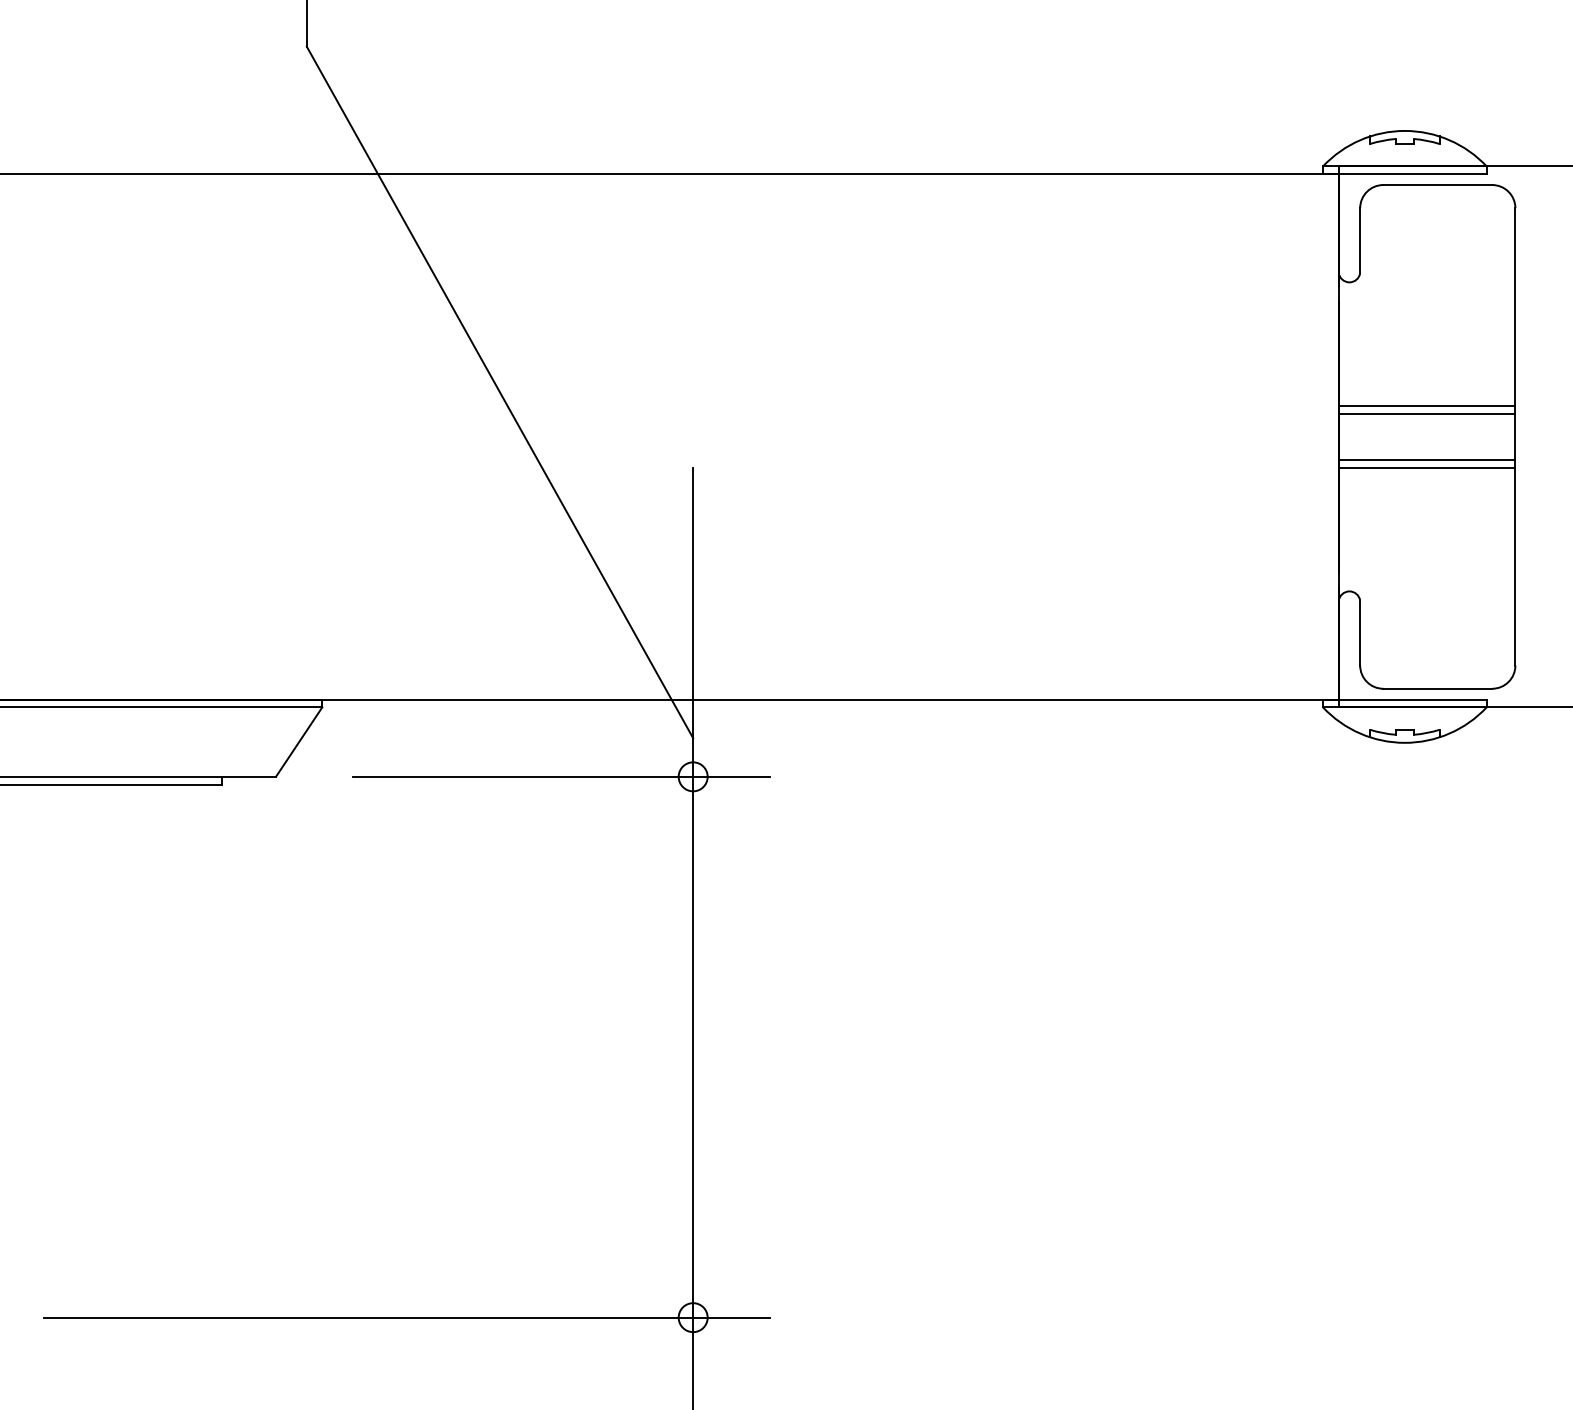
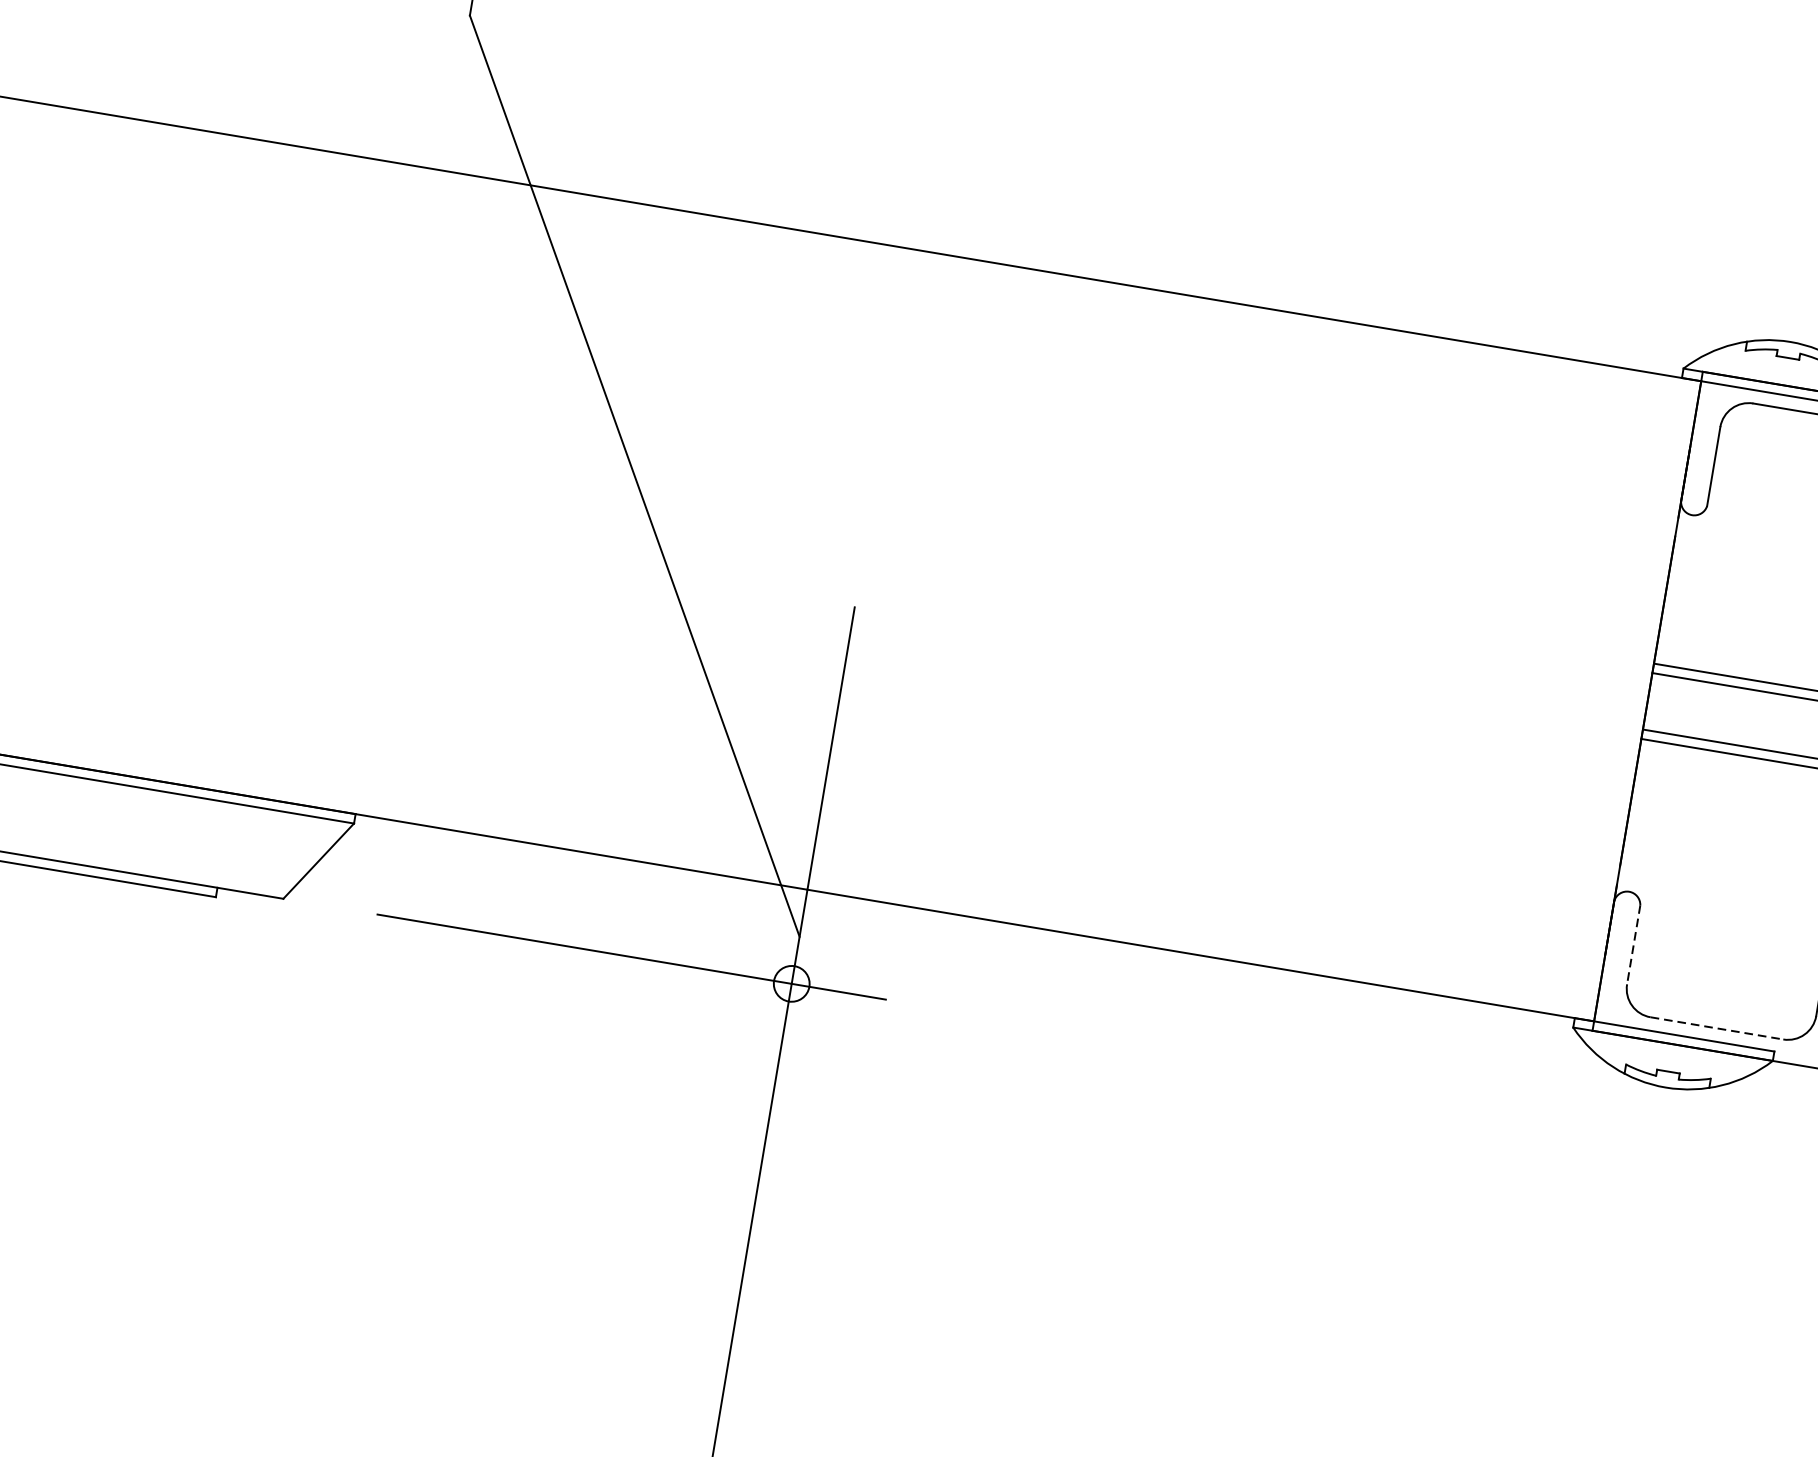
line: (1360, 633) -> (1634, 945), solid -> dashed
line: (1438, 688) -> (1717, 1028), solid -> dashed

